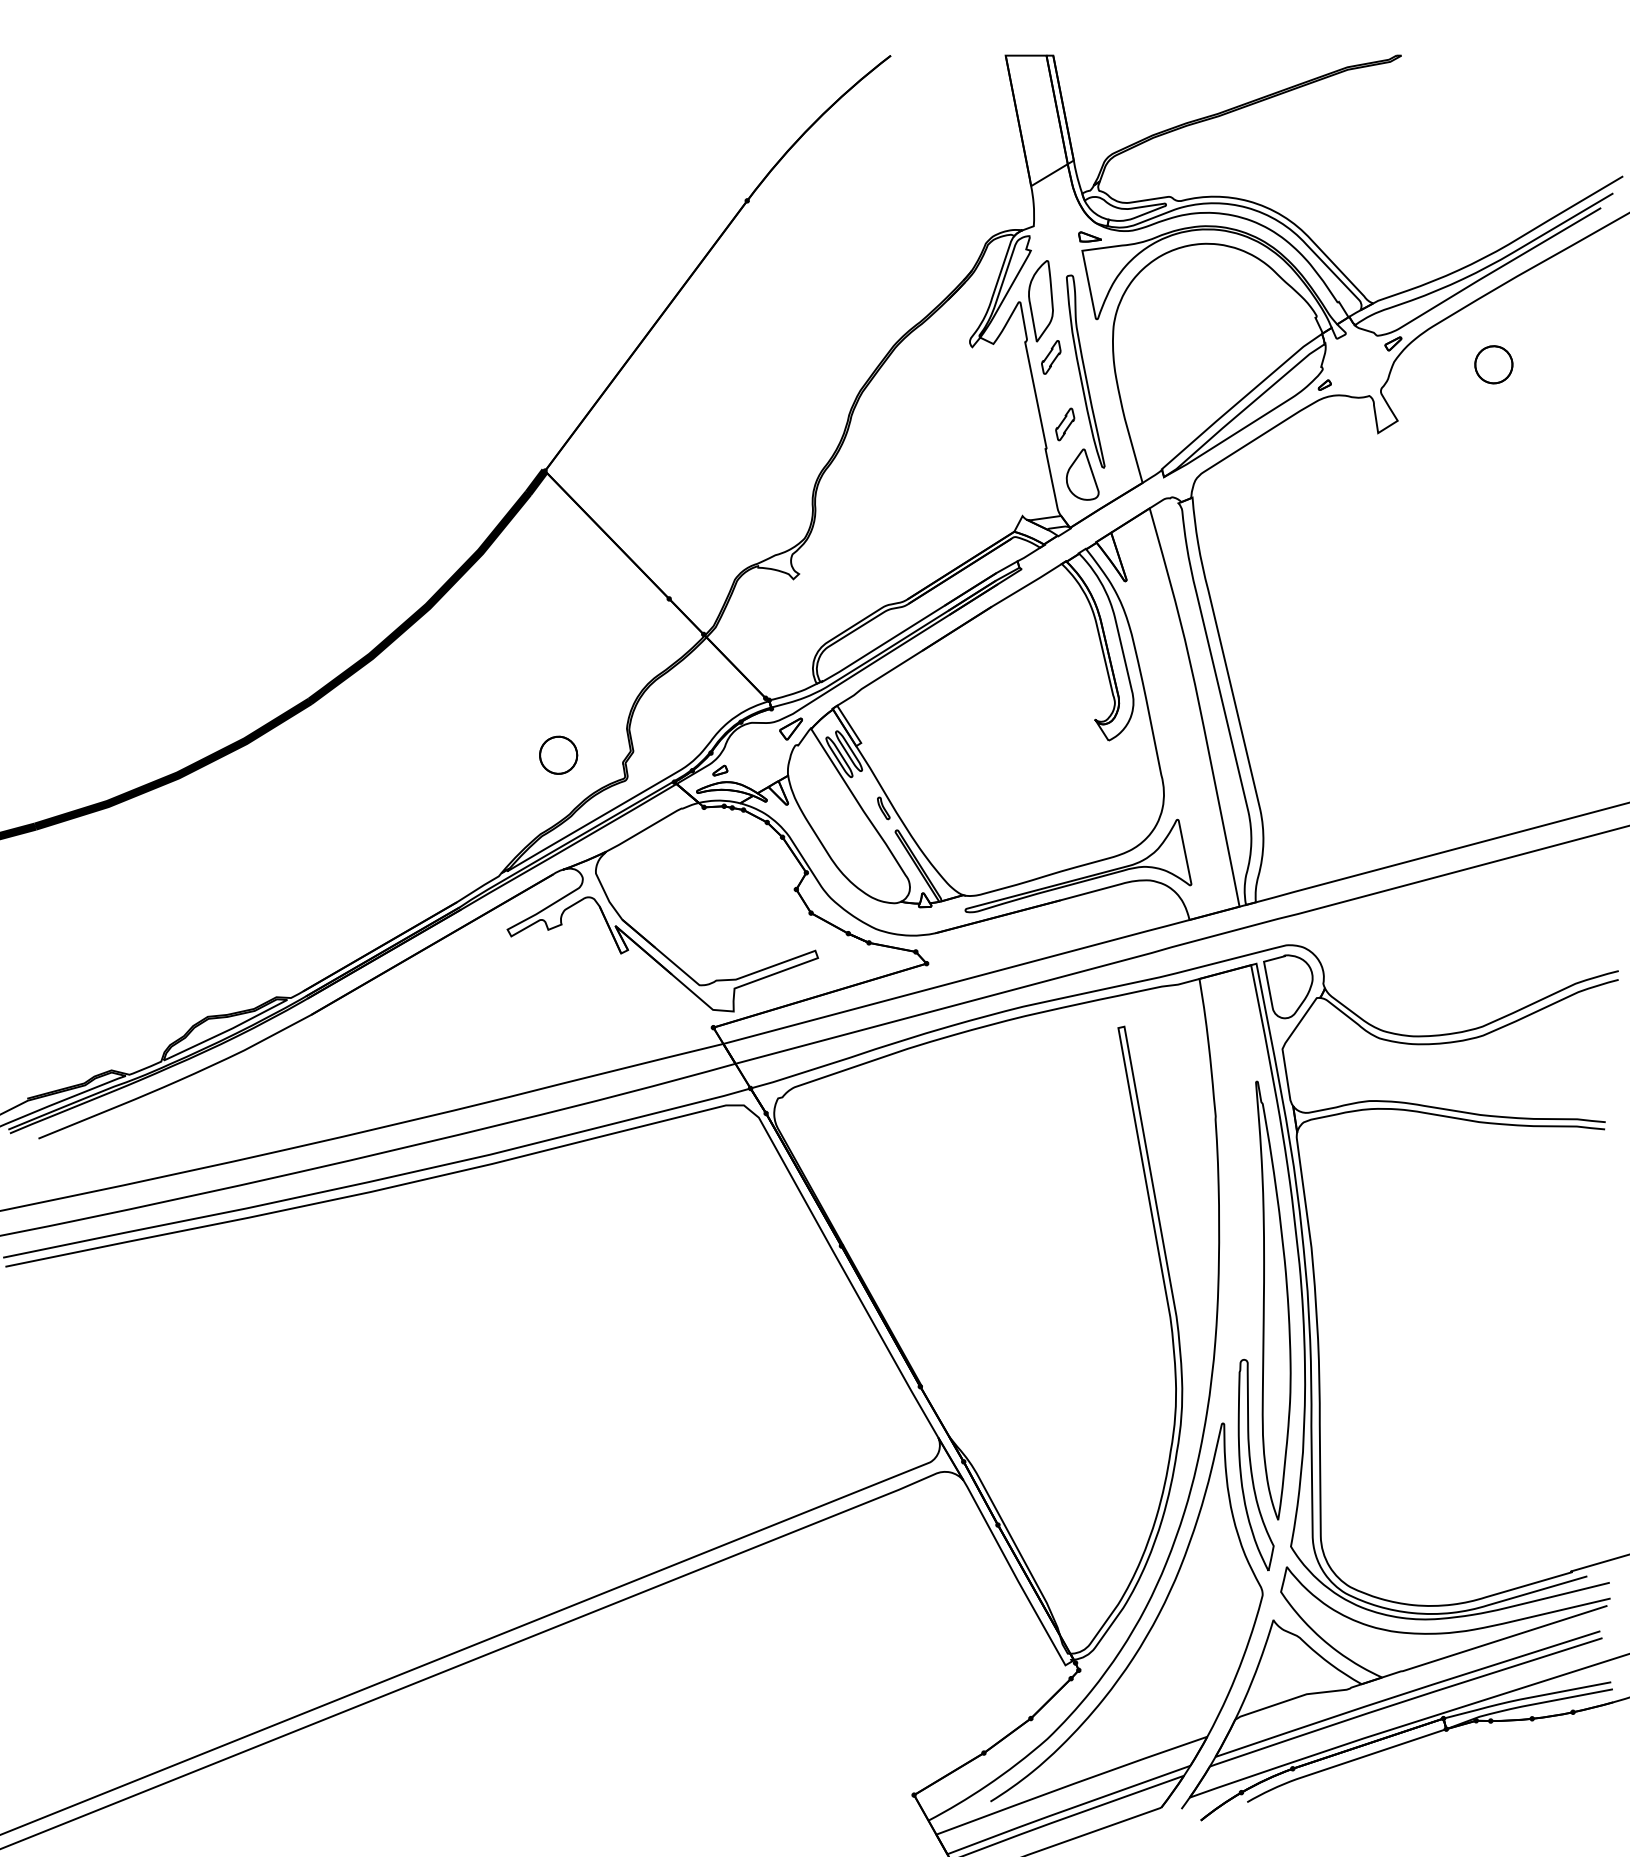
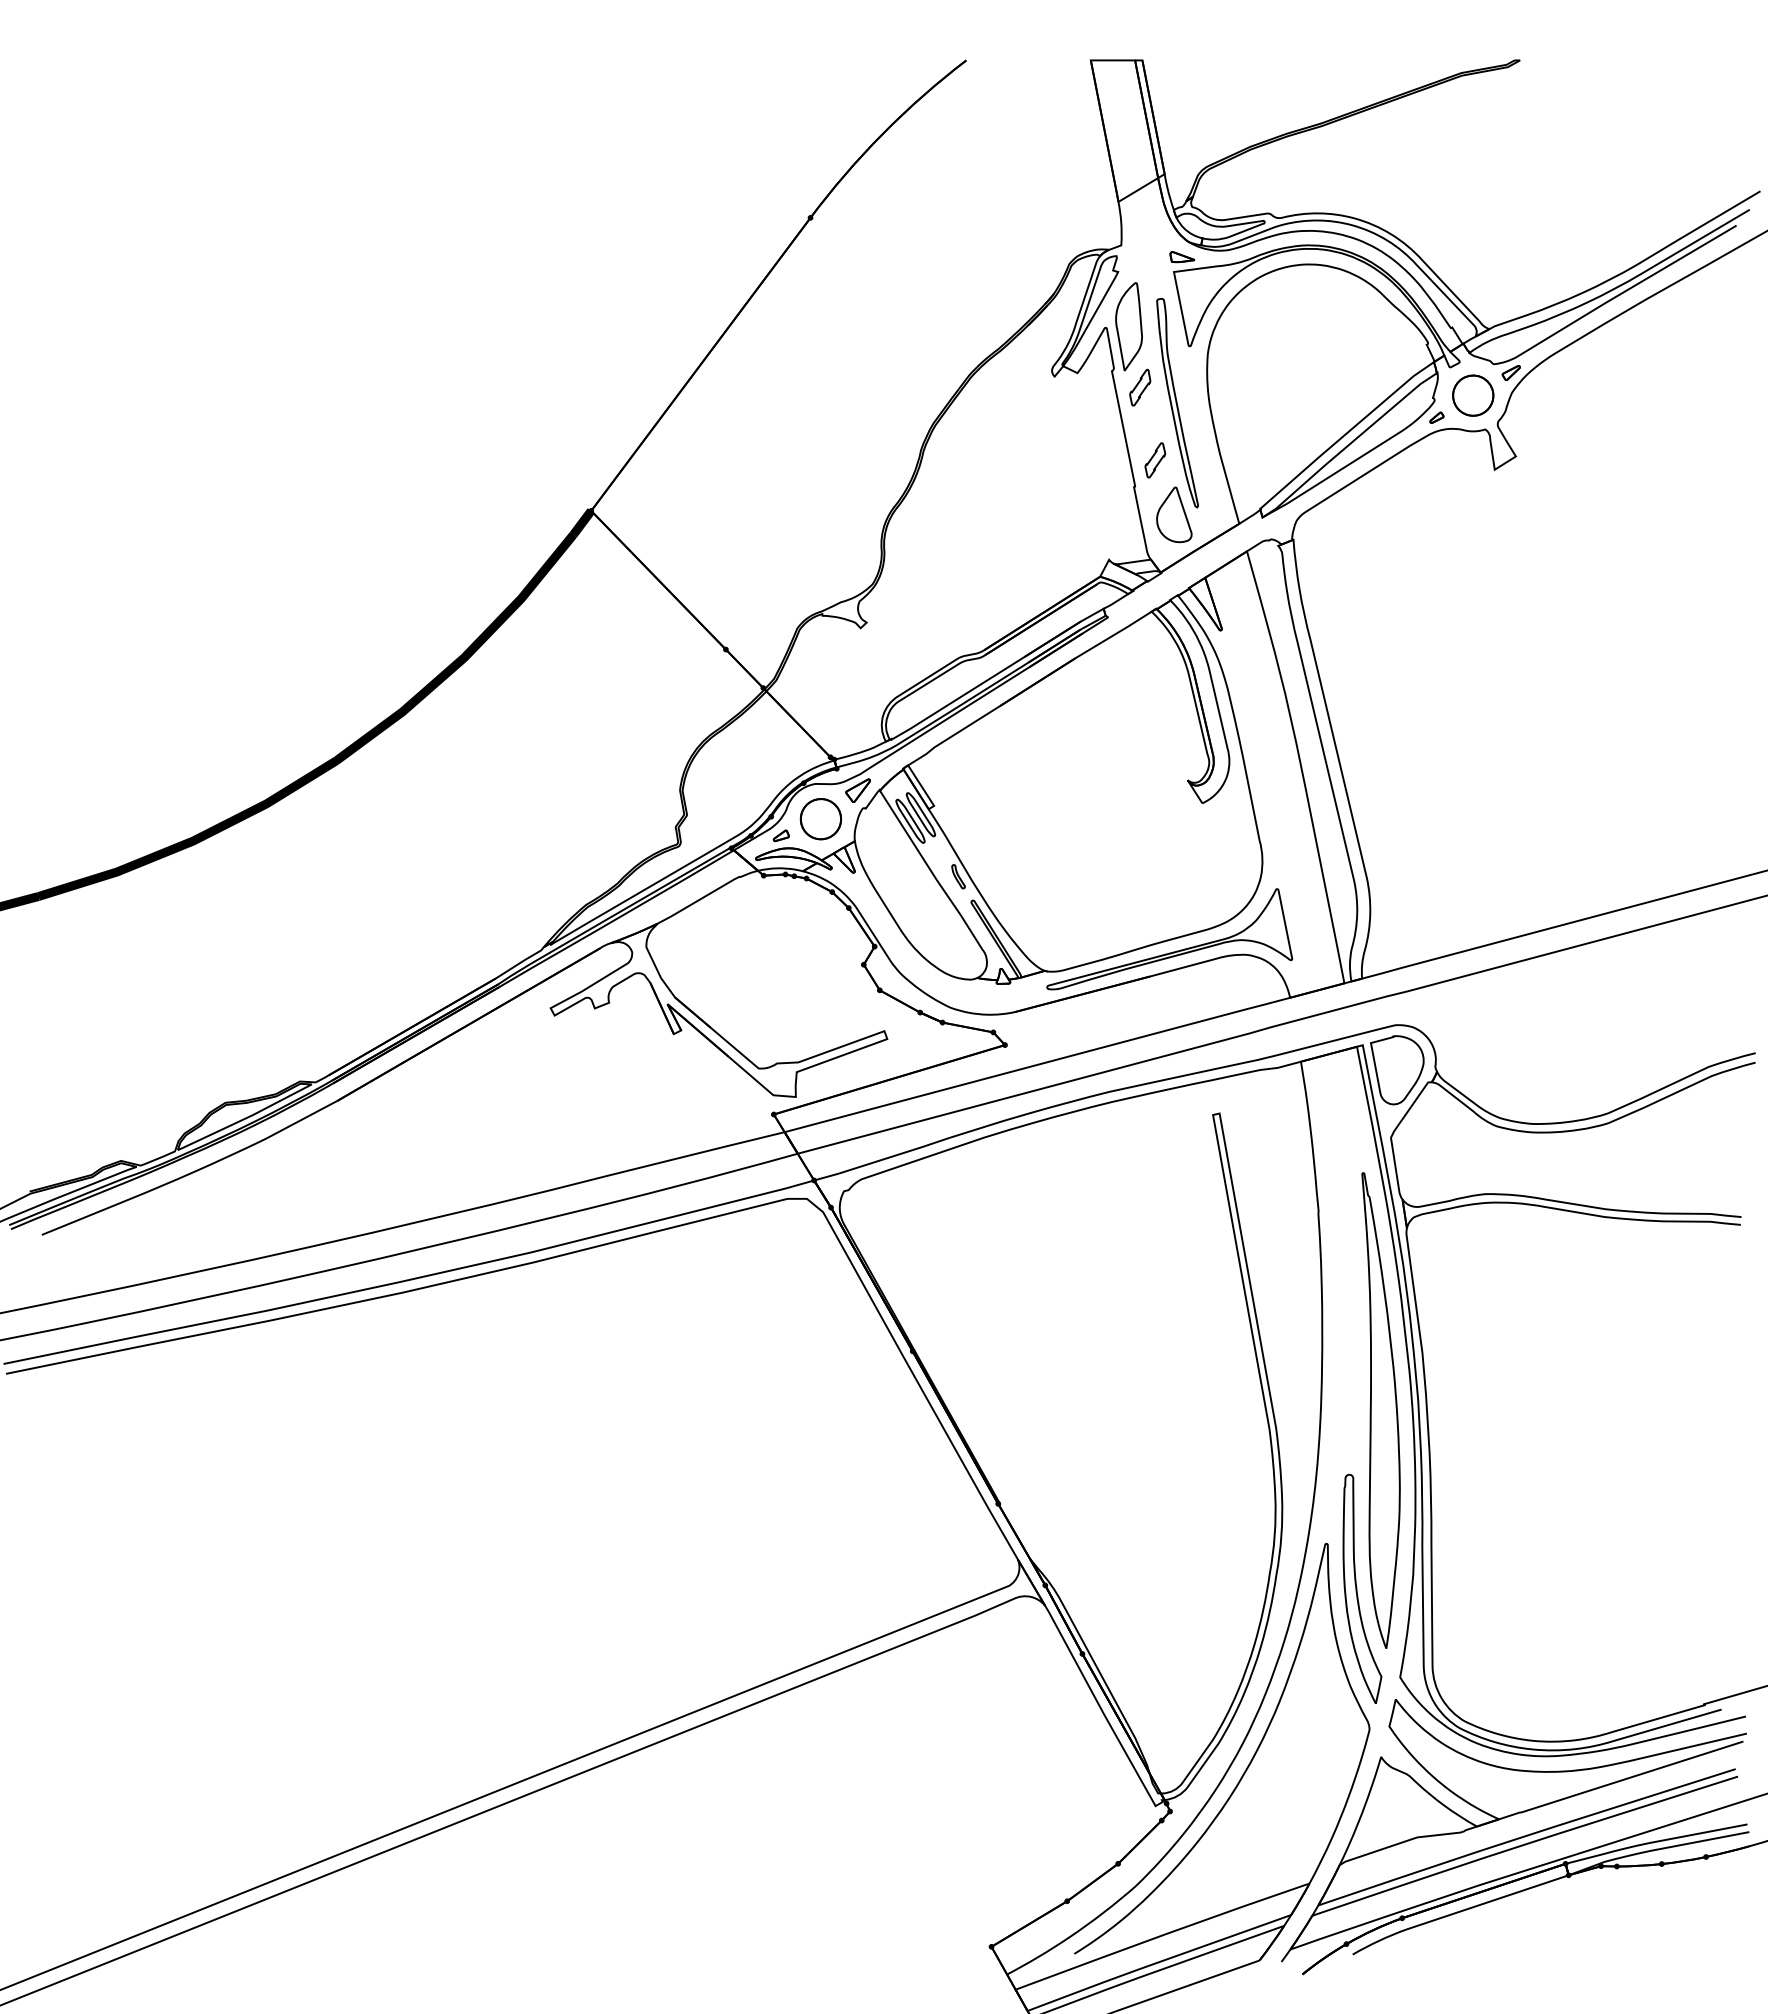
part: (1494, 364) -> (1473, 395), moved
part: (558, 755) -> (820, 819), moved

